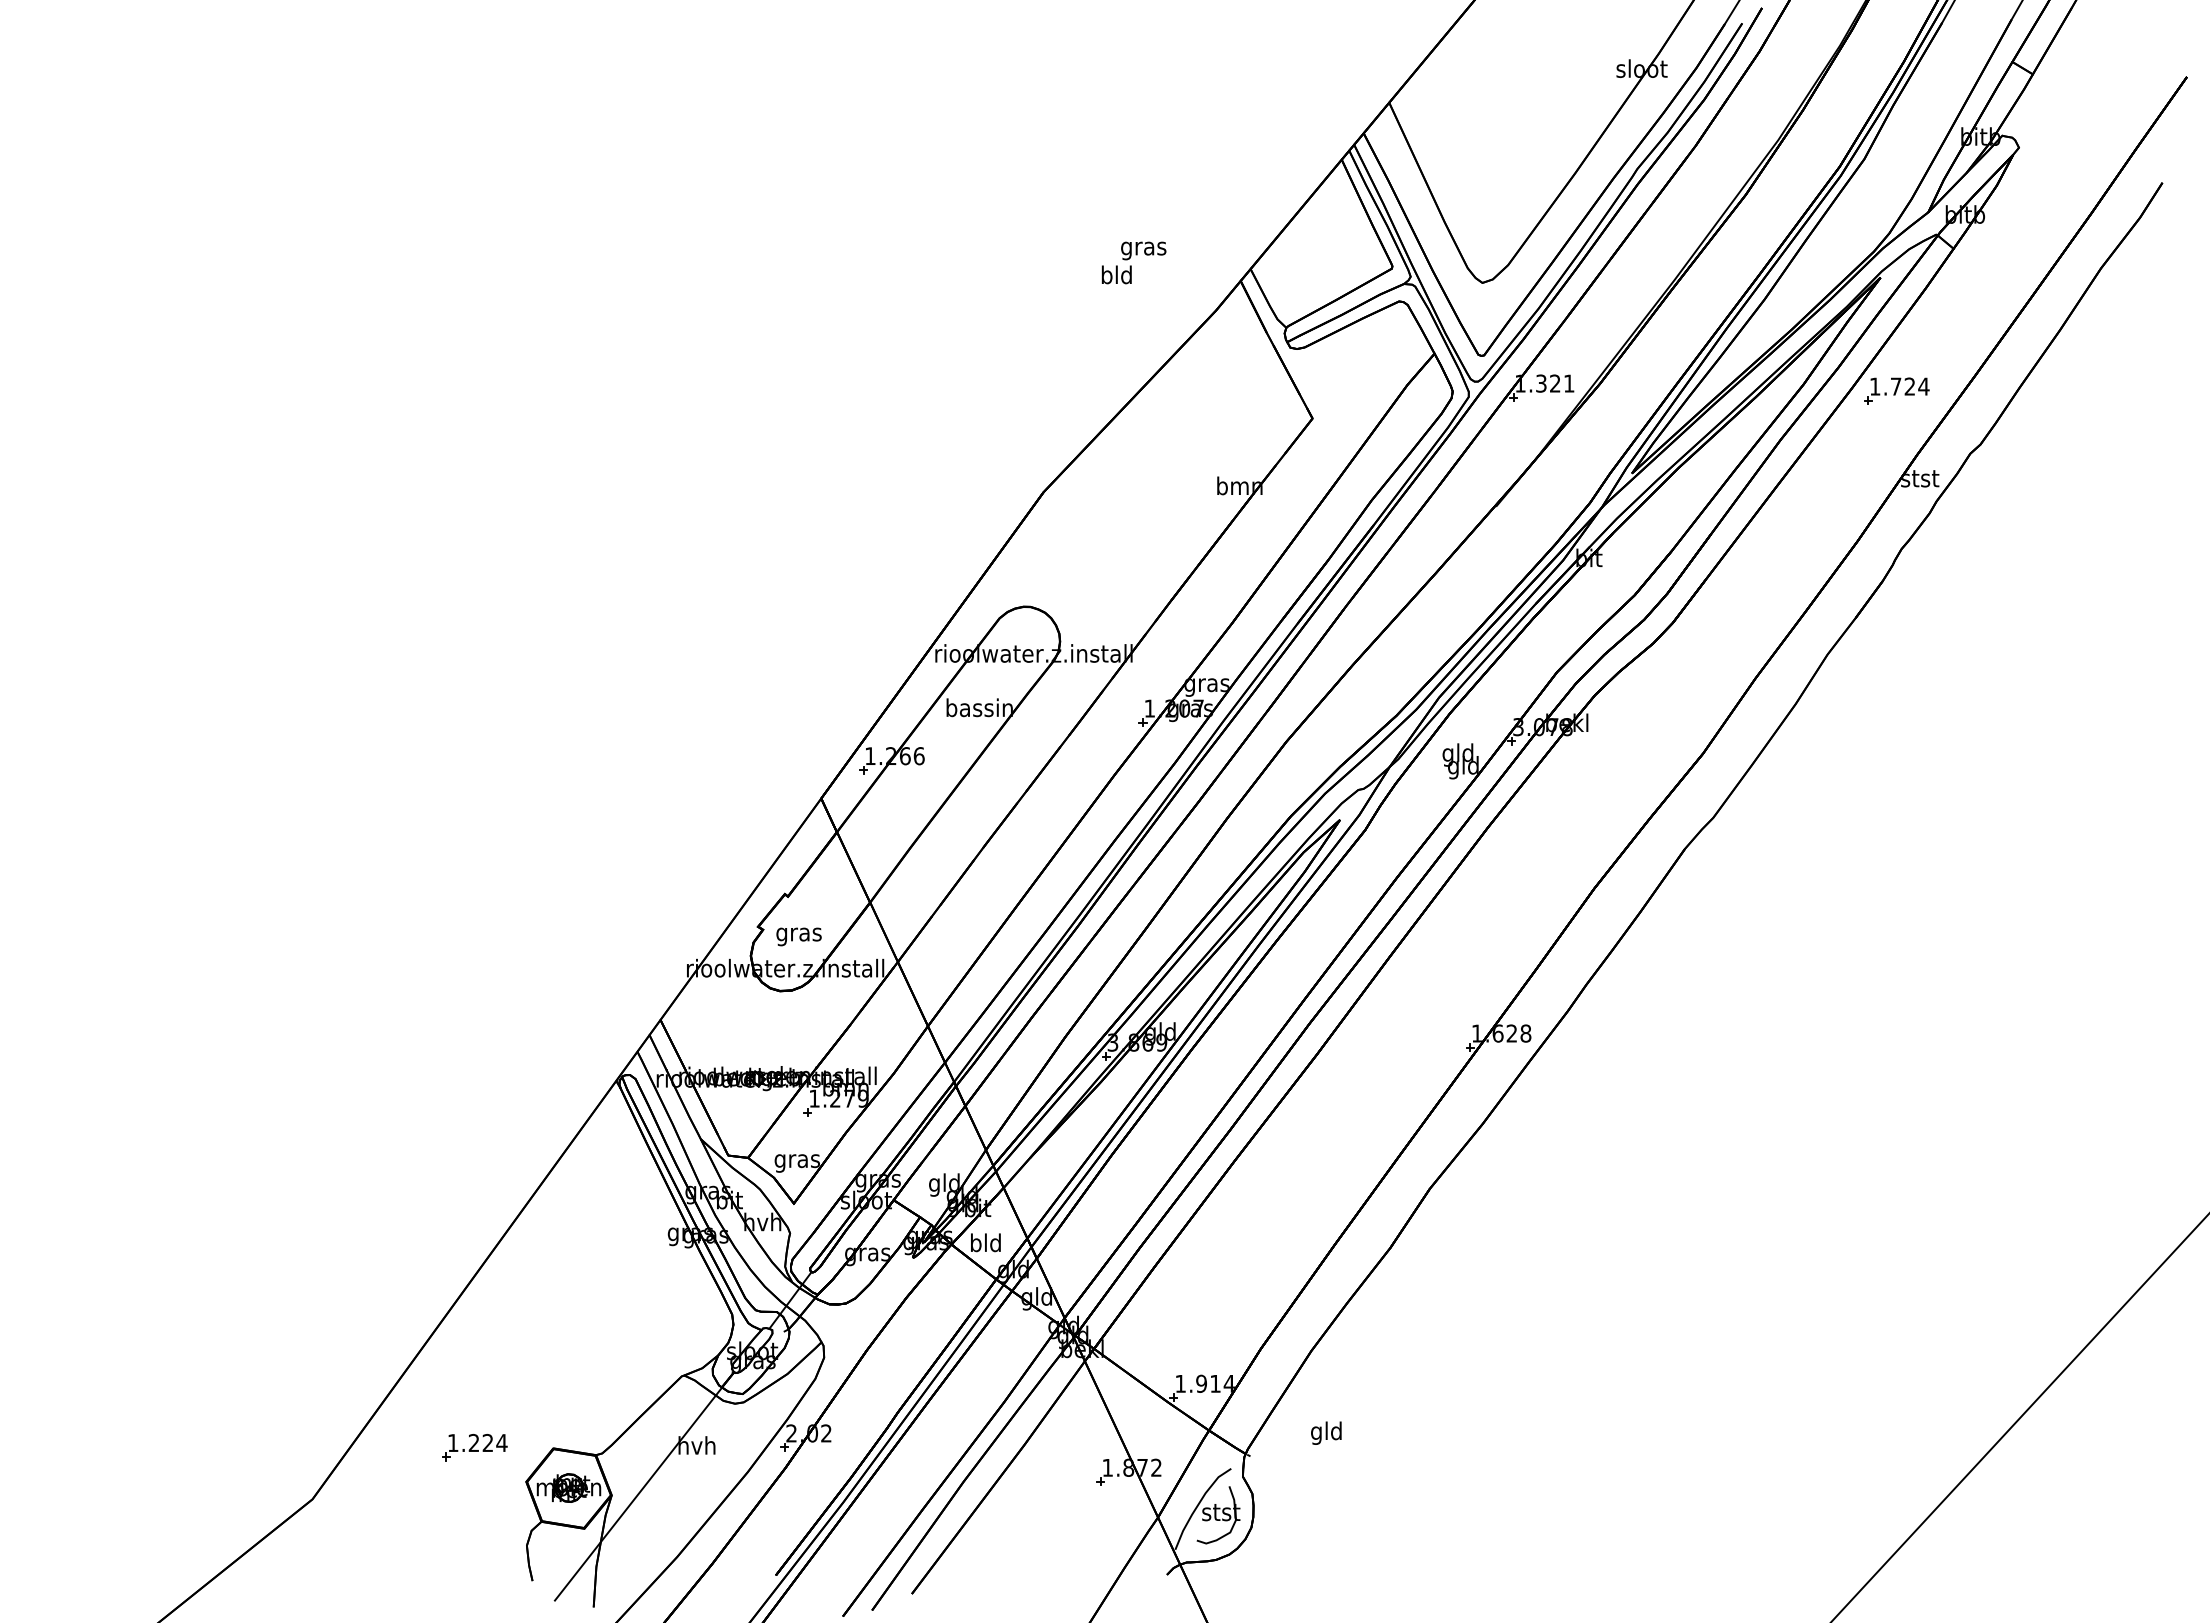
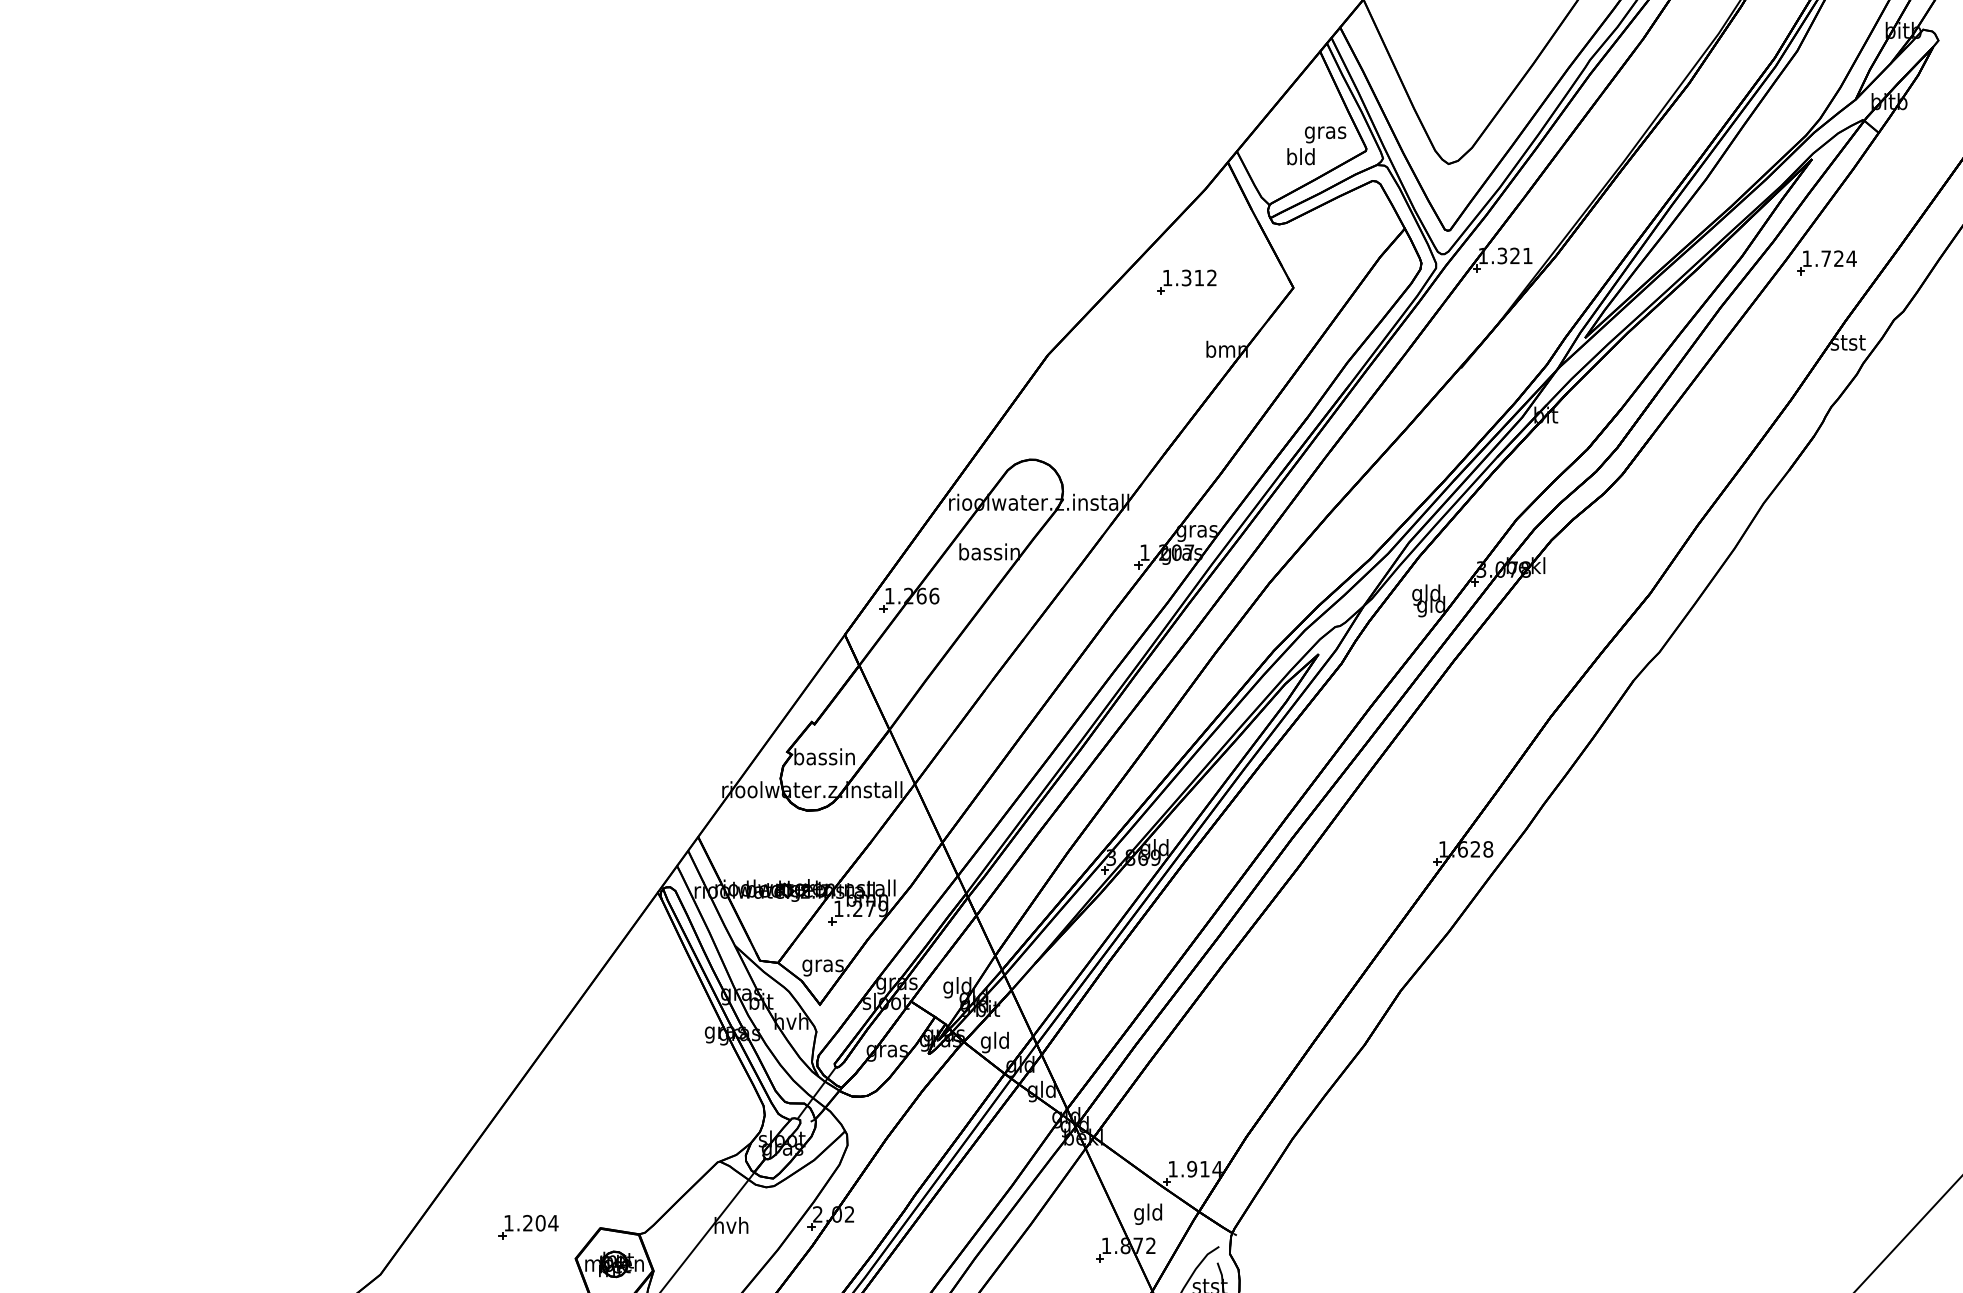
text: (1133, 262) -> (1316, 145), moved
part: (1195, 411) -> (1186, 281), added
text: (799, 934) -> (825, 758), gras -> bassin
text: (975, 1244) -> (985, 1041), bld -> gld
text: (1326, 1432) -> (1148, 1213), moved
text: (487, 1443) -> (540, 1223), 1.224 -> 1.204

